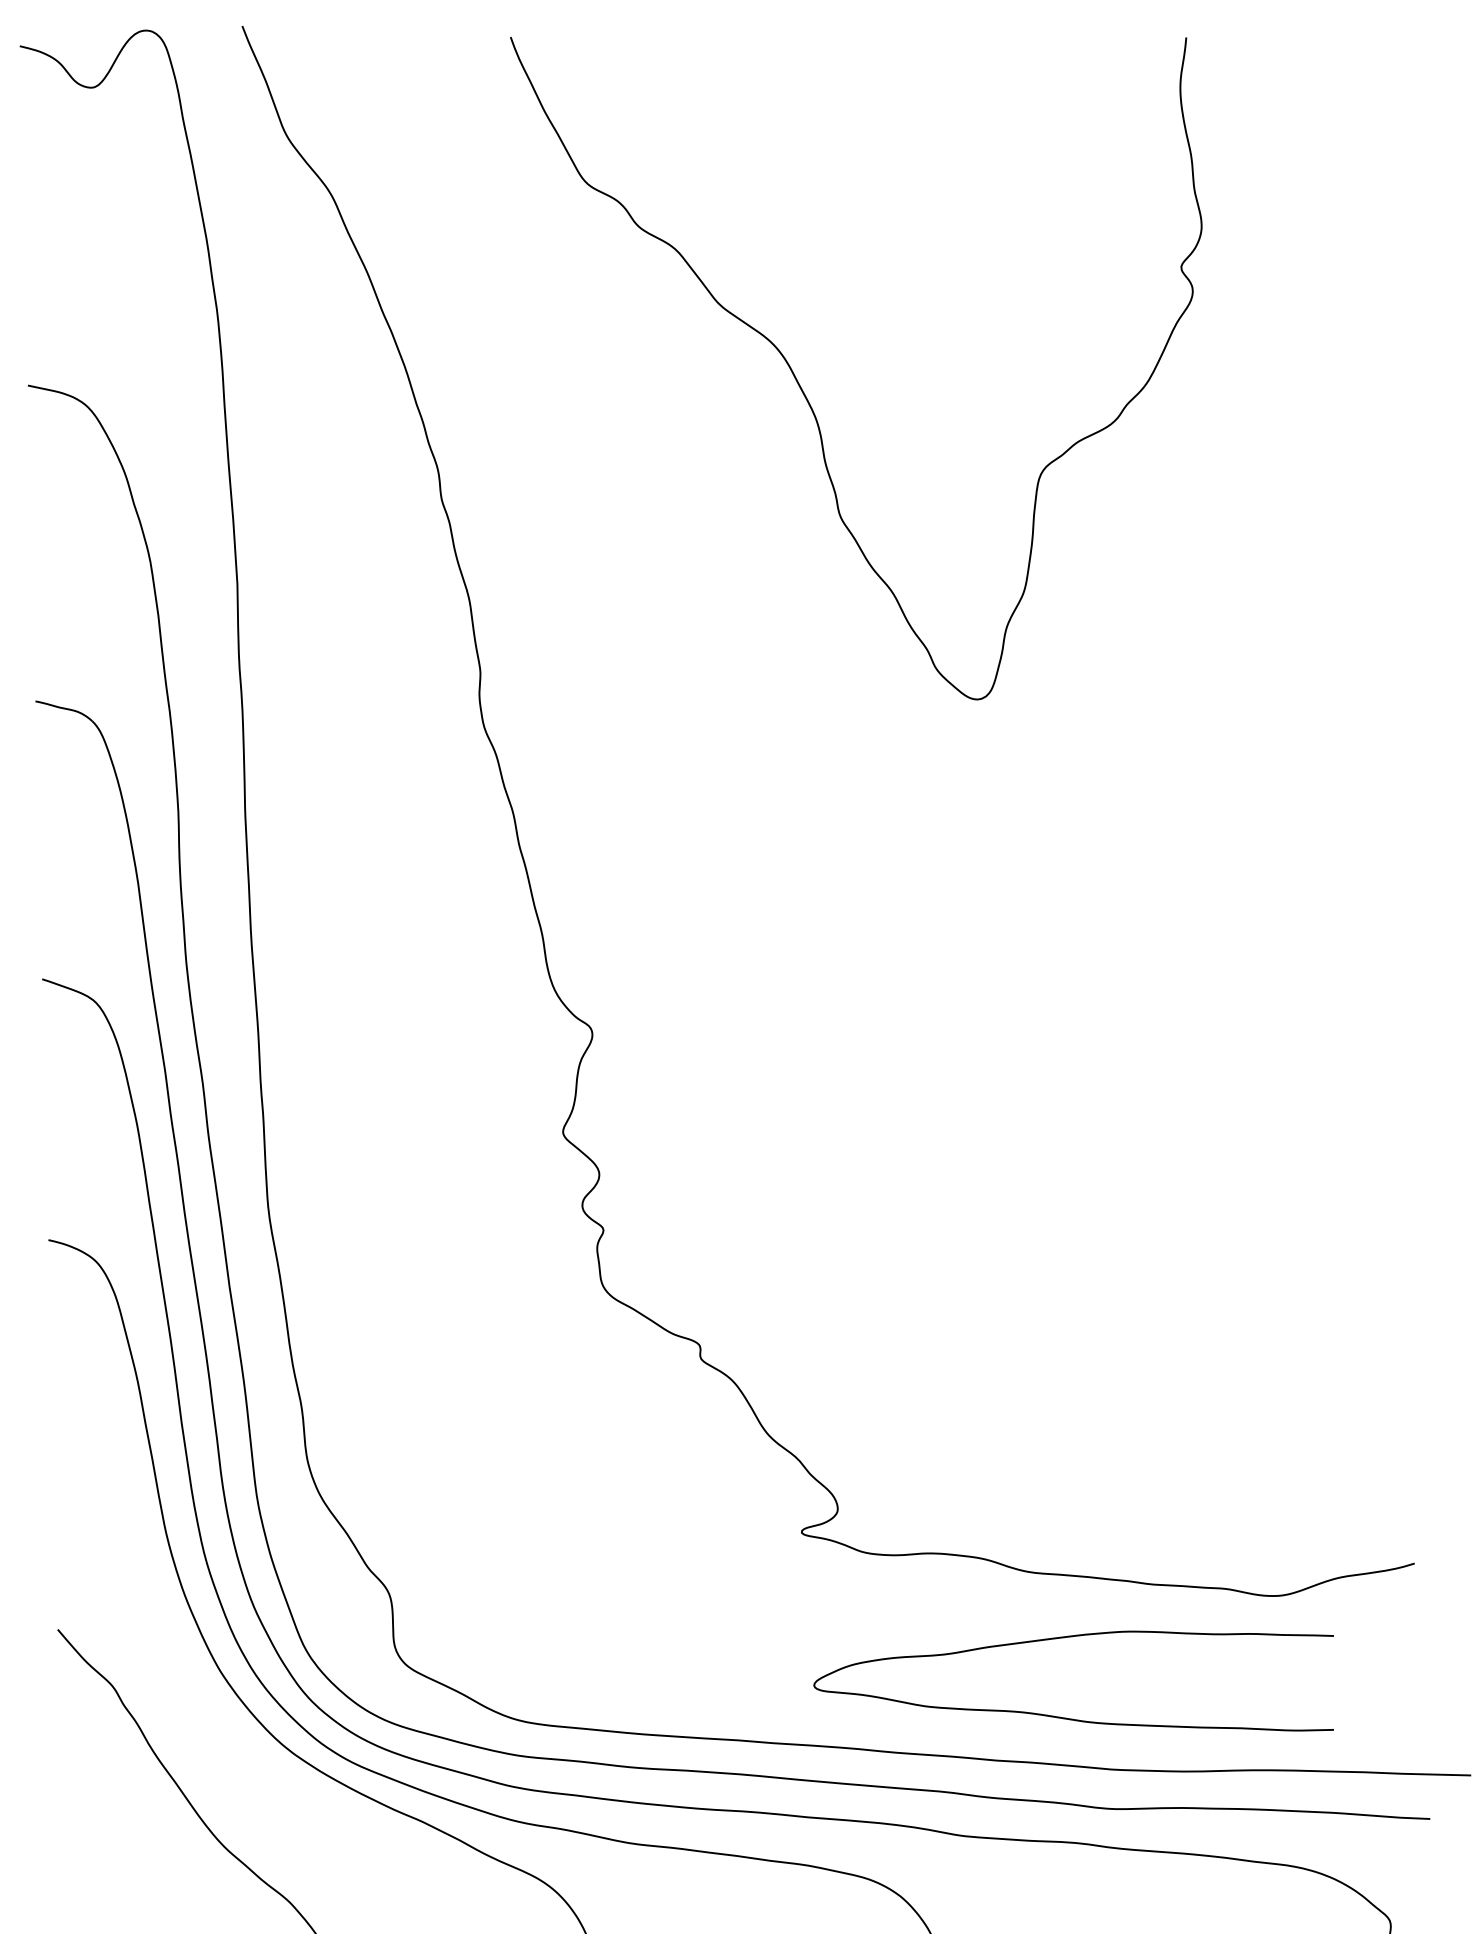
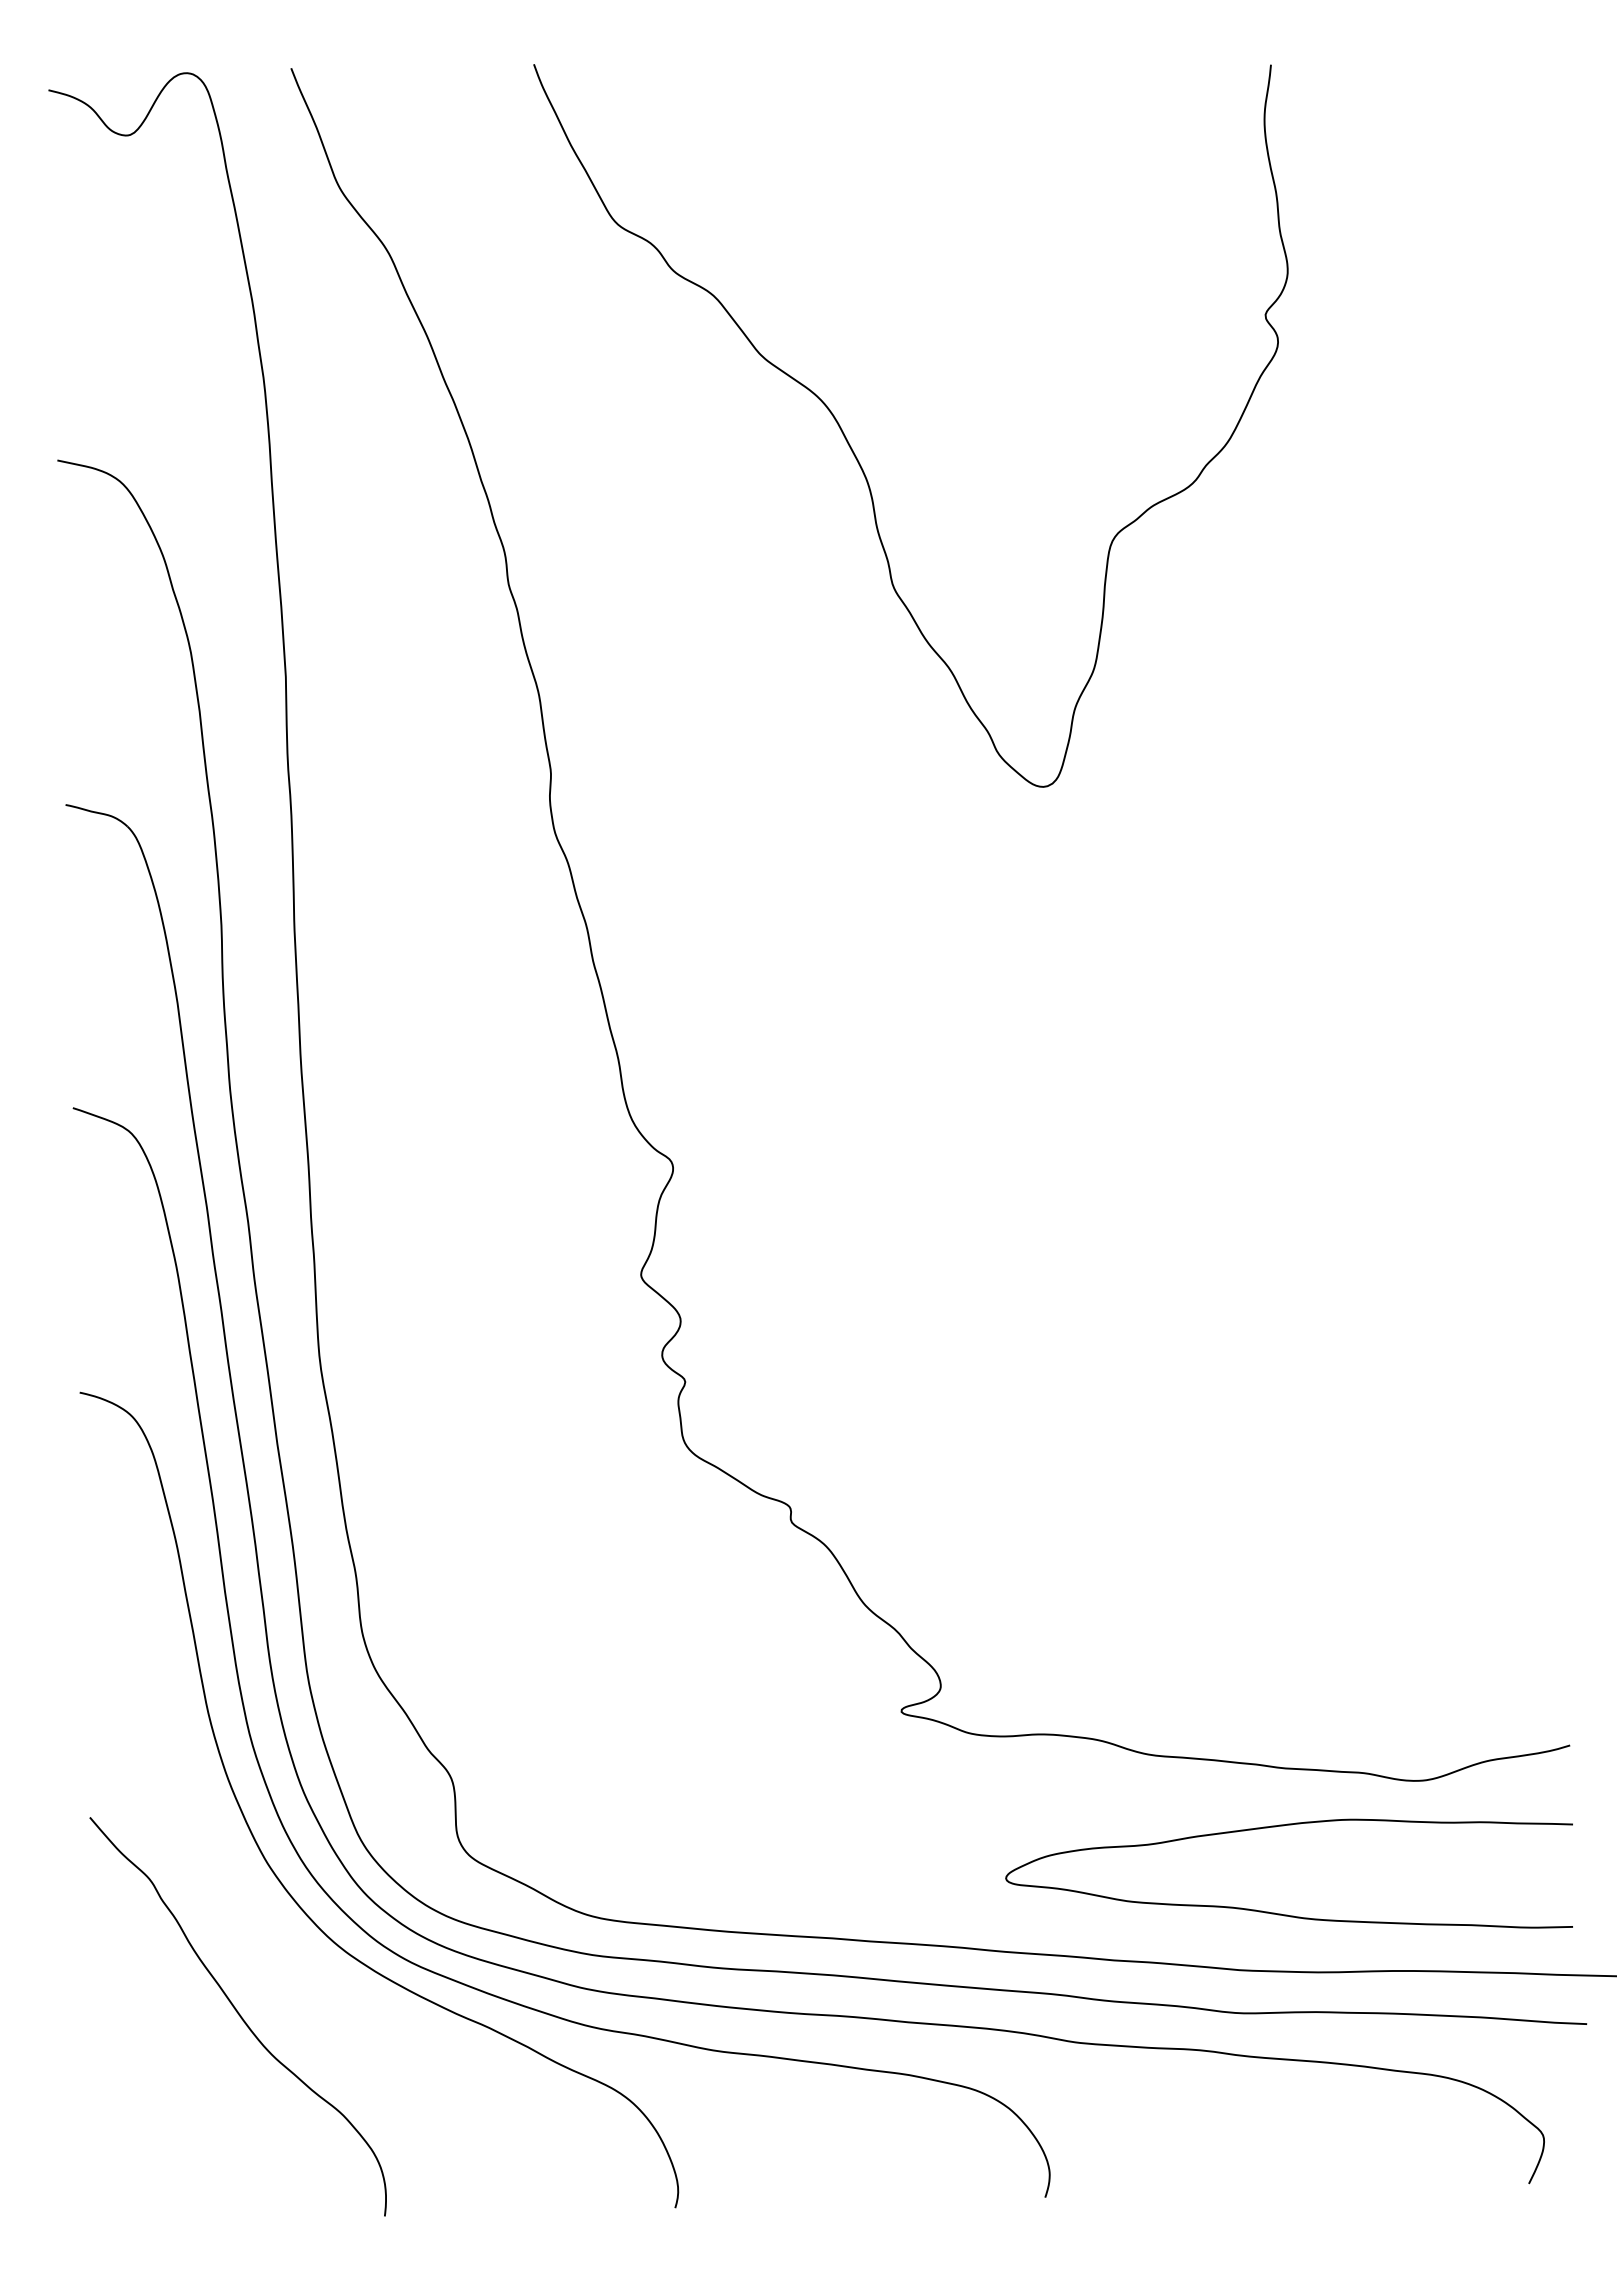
curve: (807, 397) -> (857, 457), moved
curve: (1066, 1717) -> (1281, 1913), moved

